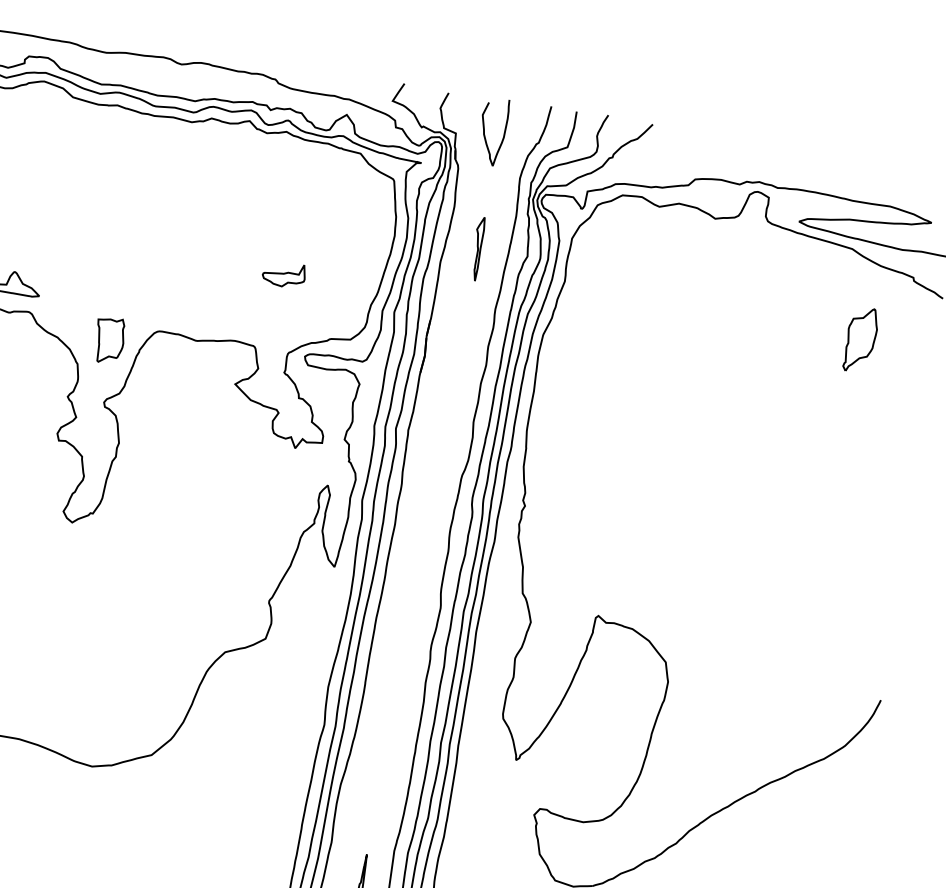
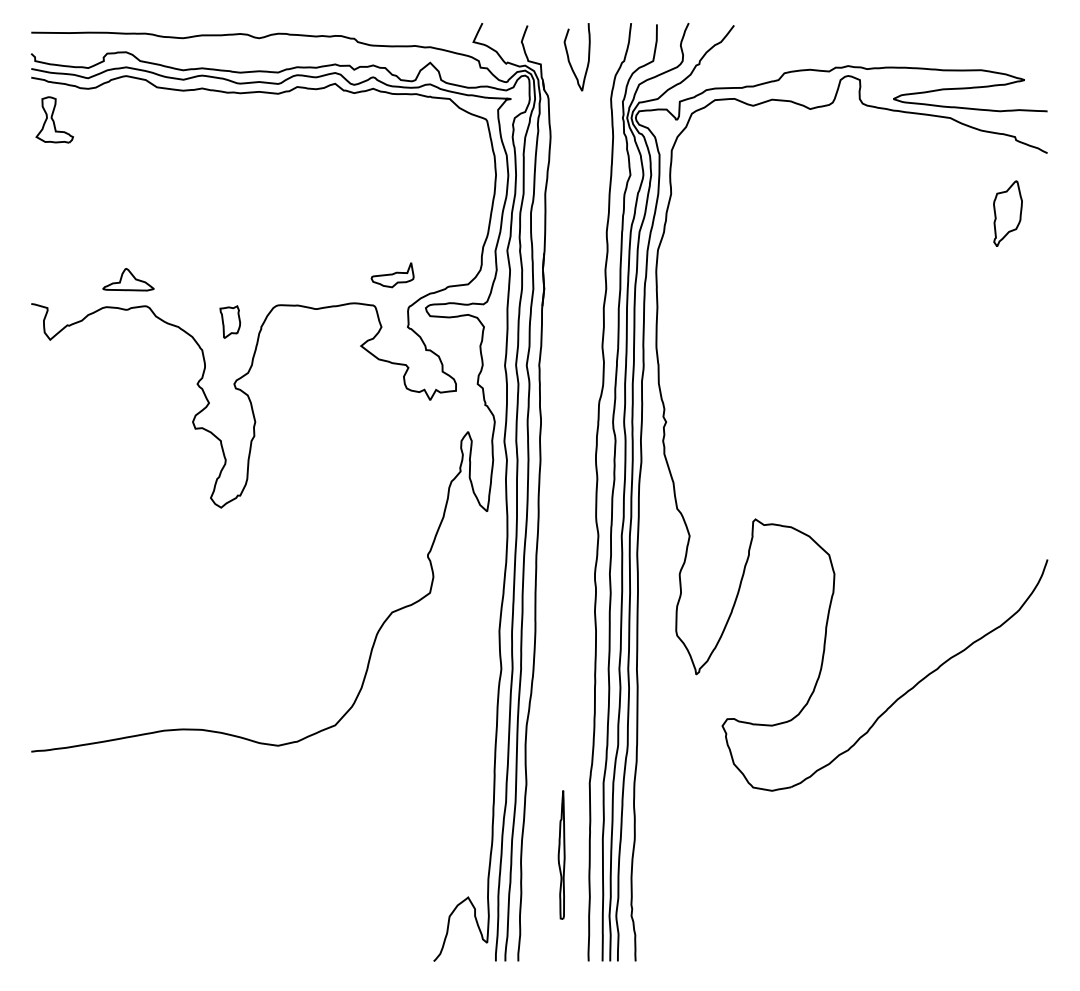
part: (477, 248) -> (579, 174), removed
part: (283, 274) -> (392, 275), moved
part: (109, 339) -> (230, 321), size x0.7
part: (860, 339) -> (1007, 213), moved

